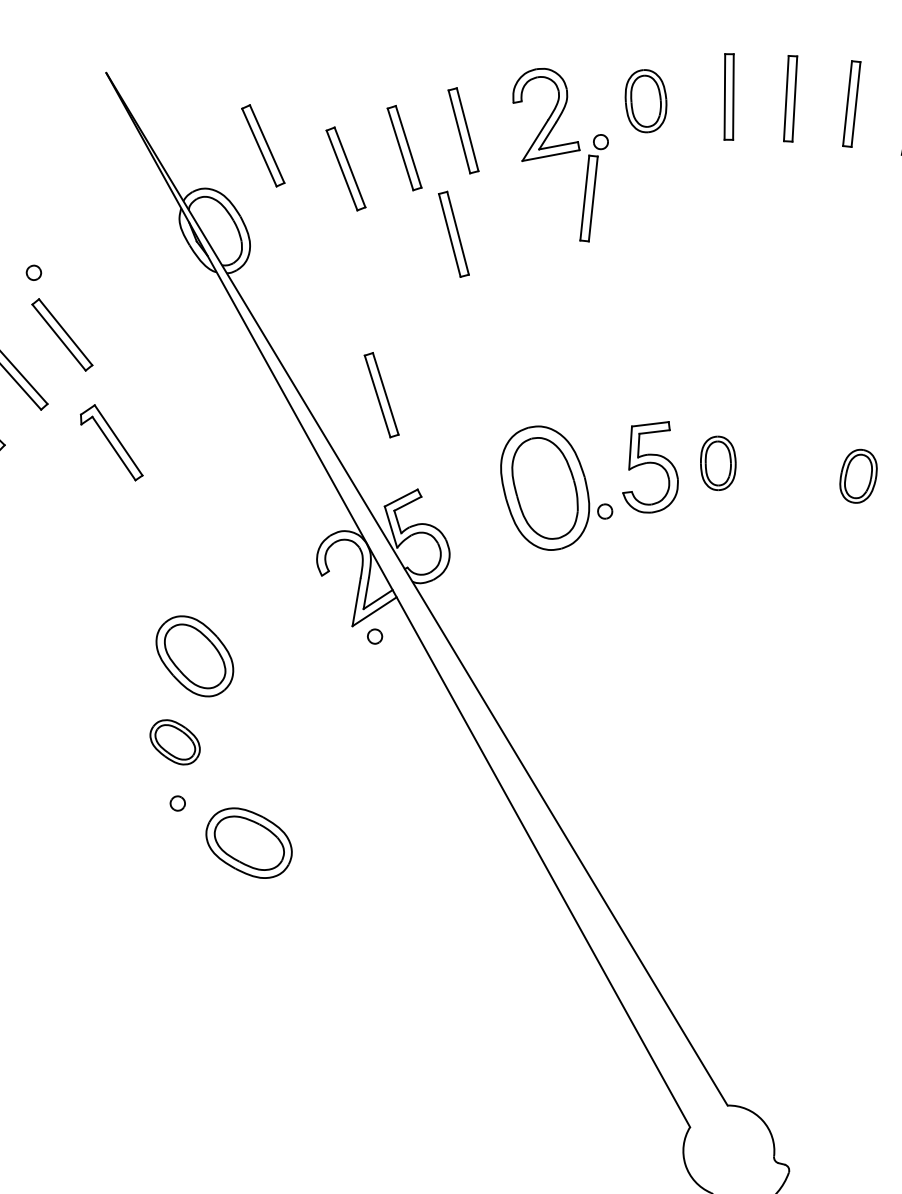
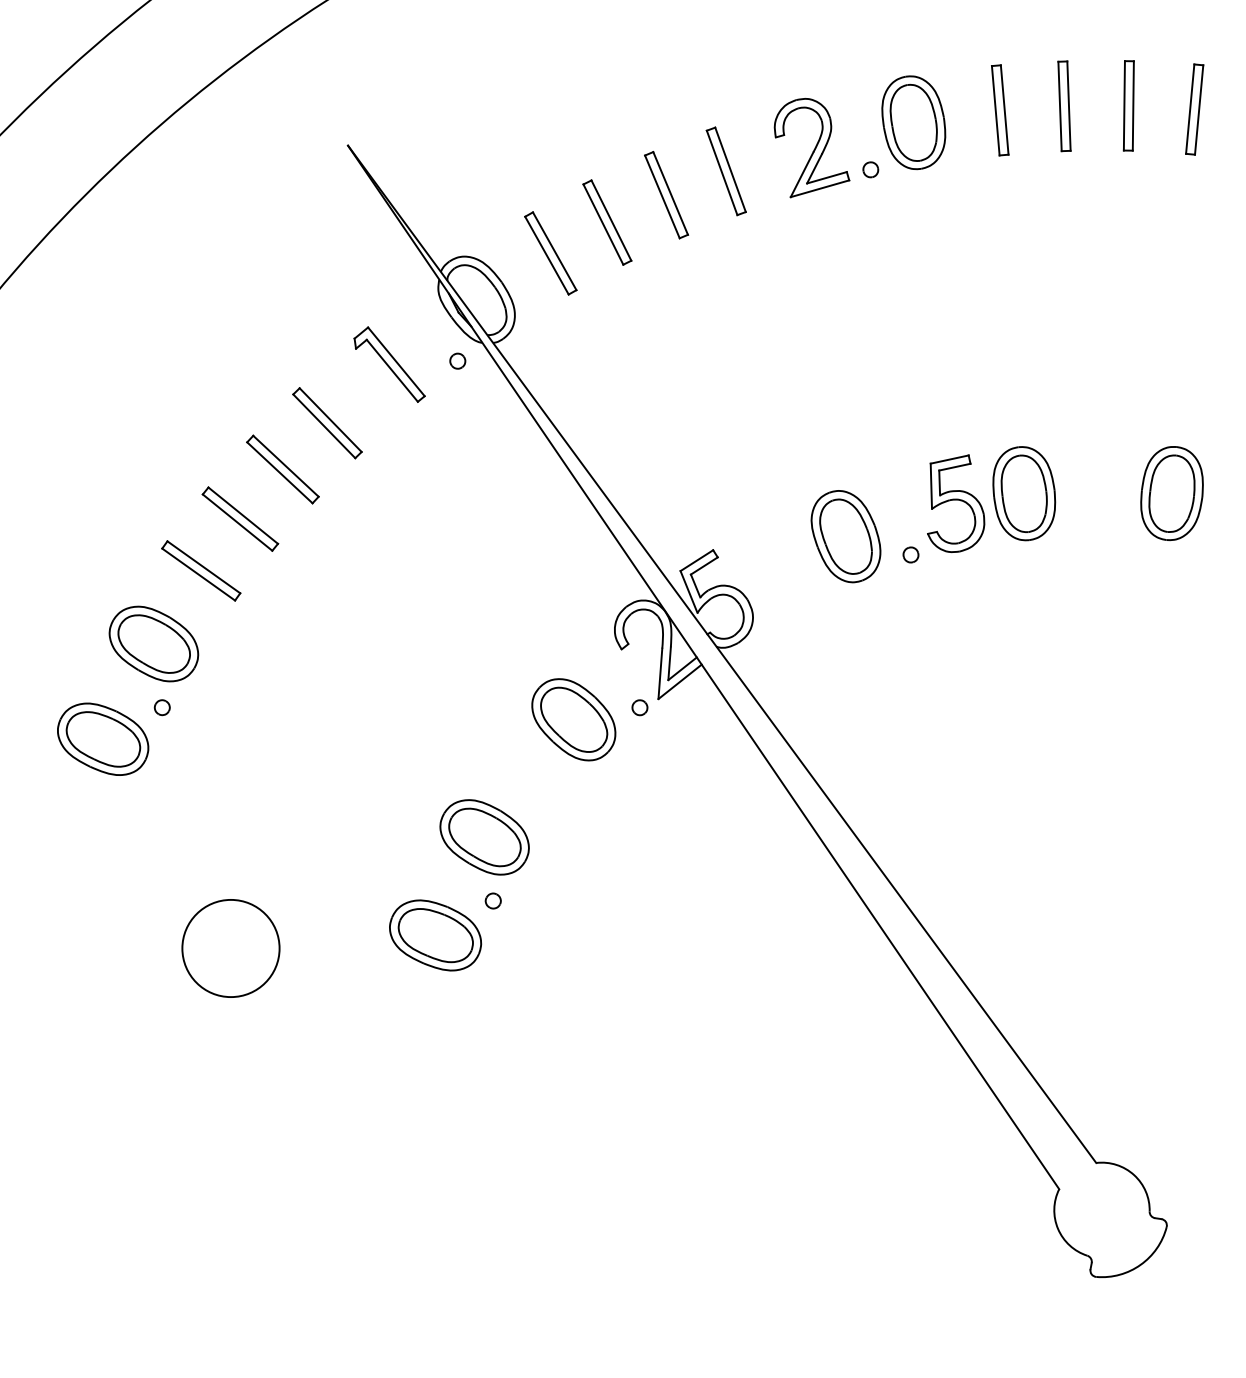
part: (645, 100) -> (913, 122), size x1.43
part: (262, 145) -> (550, 253), moved
part: (588, 198) -> (863, 229), removed
part: (453, 234) -> (725, 280), removed
part: (33, 272) -> (457, 360), moved
part: (381, 395) -> (666, 455), removed
part: (111, 442) -> (389, 364), moved
part: (718, 463) -> (1024, 493), size x1.67
part: (858, 476) -> (1171, 493), size x1.67
part: (544, 488) -> (845, 536), size x0.71
part: (374, 636) -> (639, 707), moved
part: (194, 656) -> (573, 719), moved
part: (175, 742) -> (484, 837), size x1.67
part: (249, 843) -> (435, 935), moved

